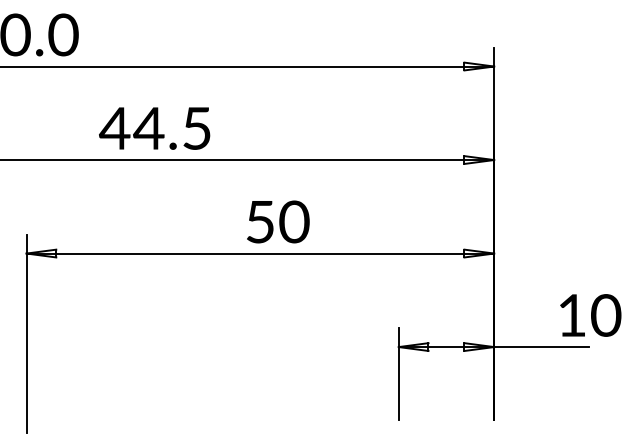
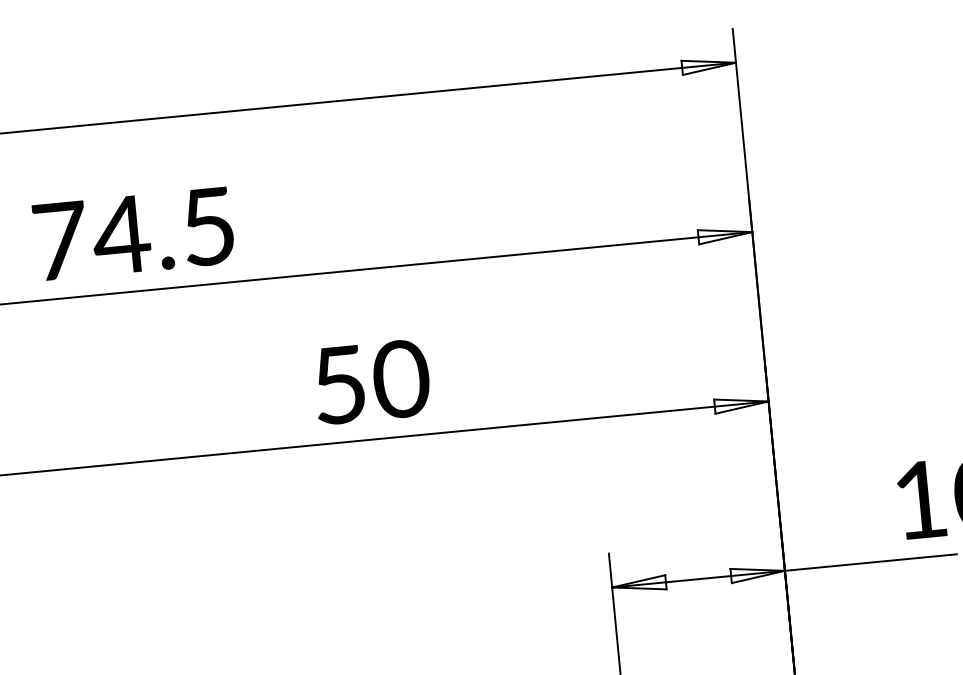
text: (114, 128) -> (59, 241), 44.5 -> 74.5

